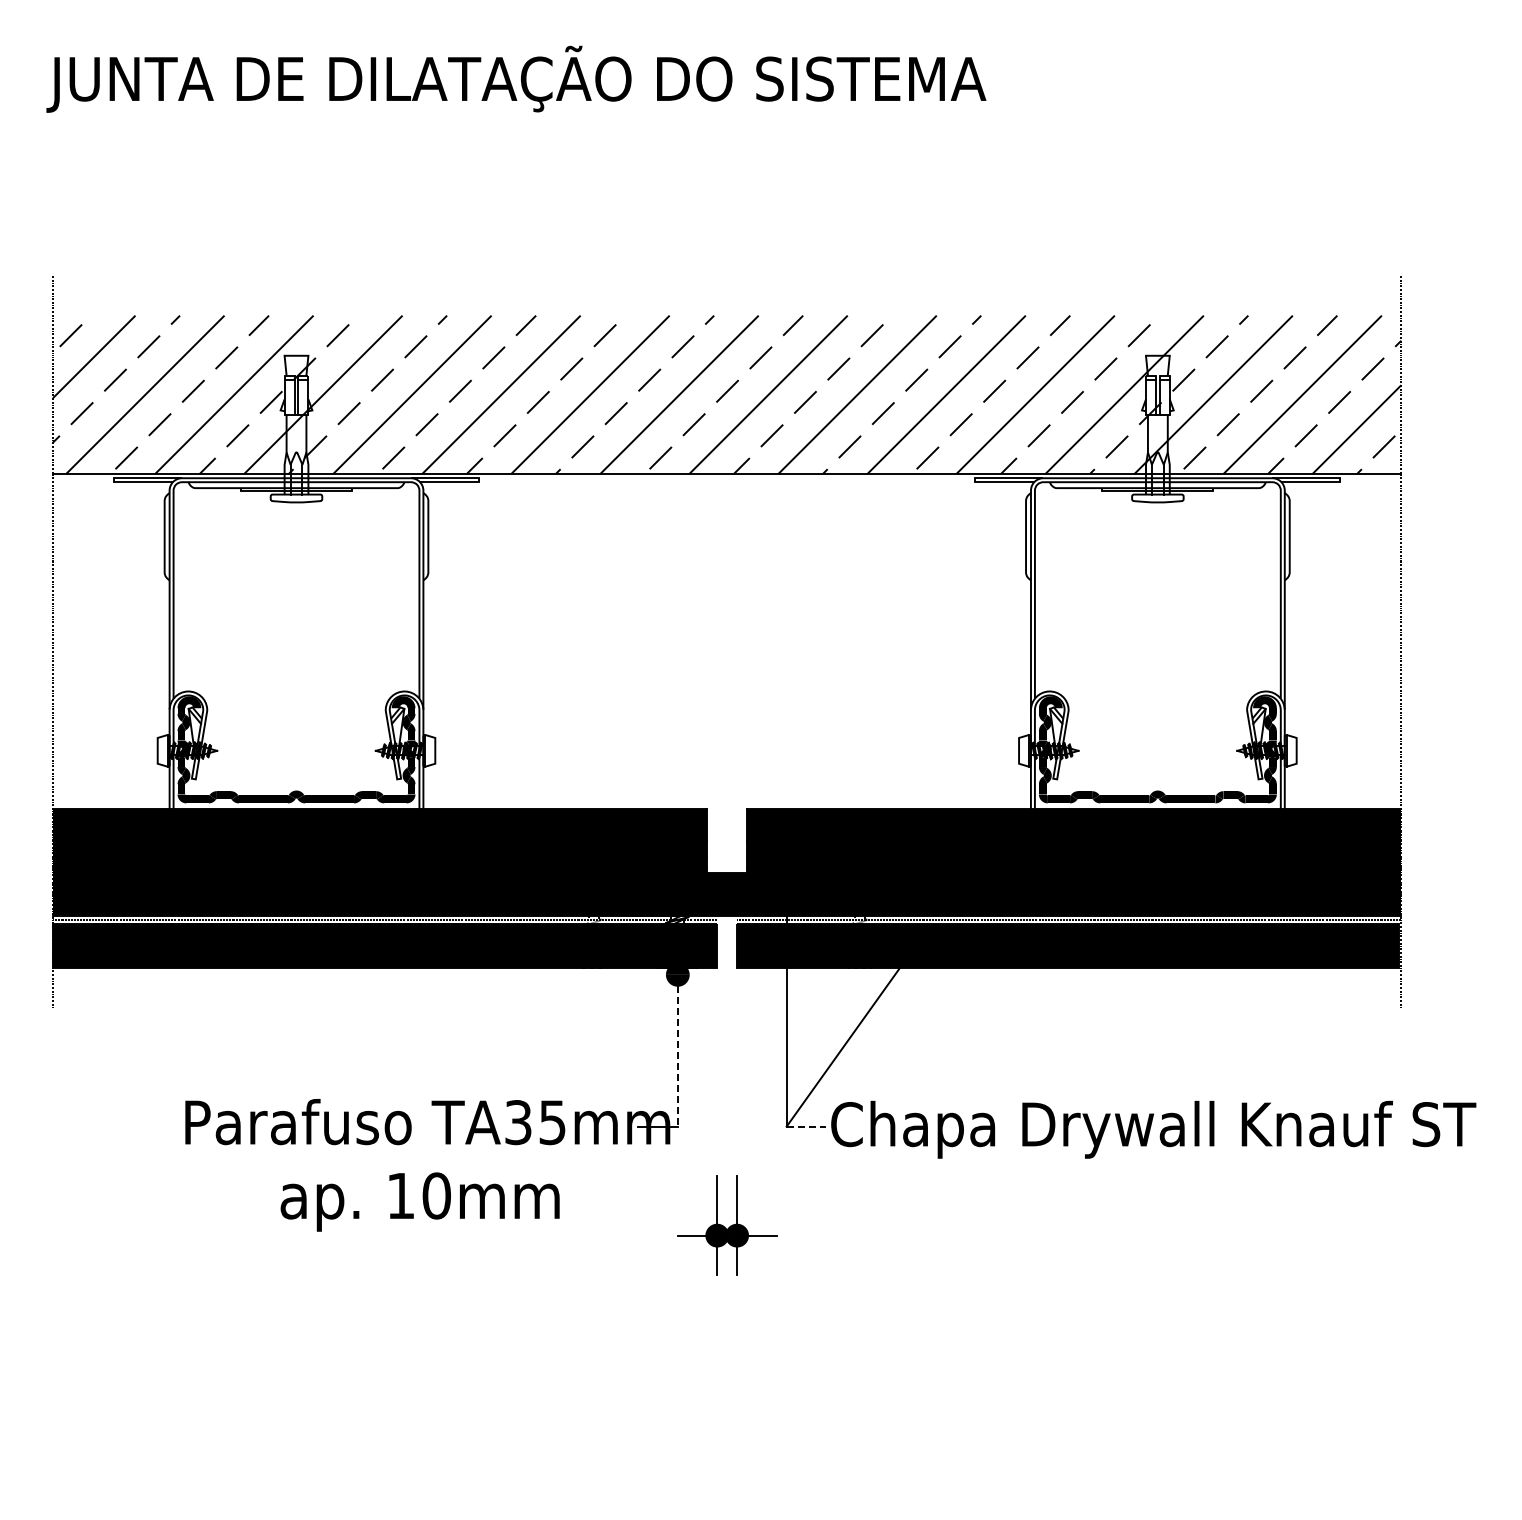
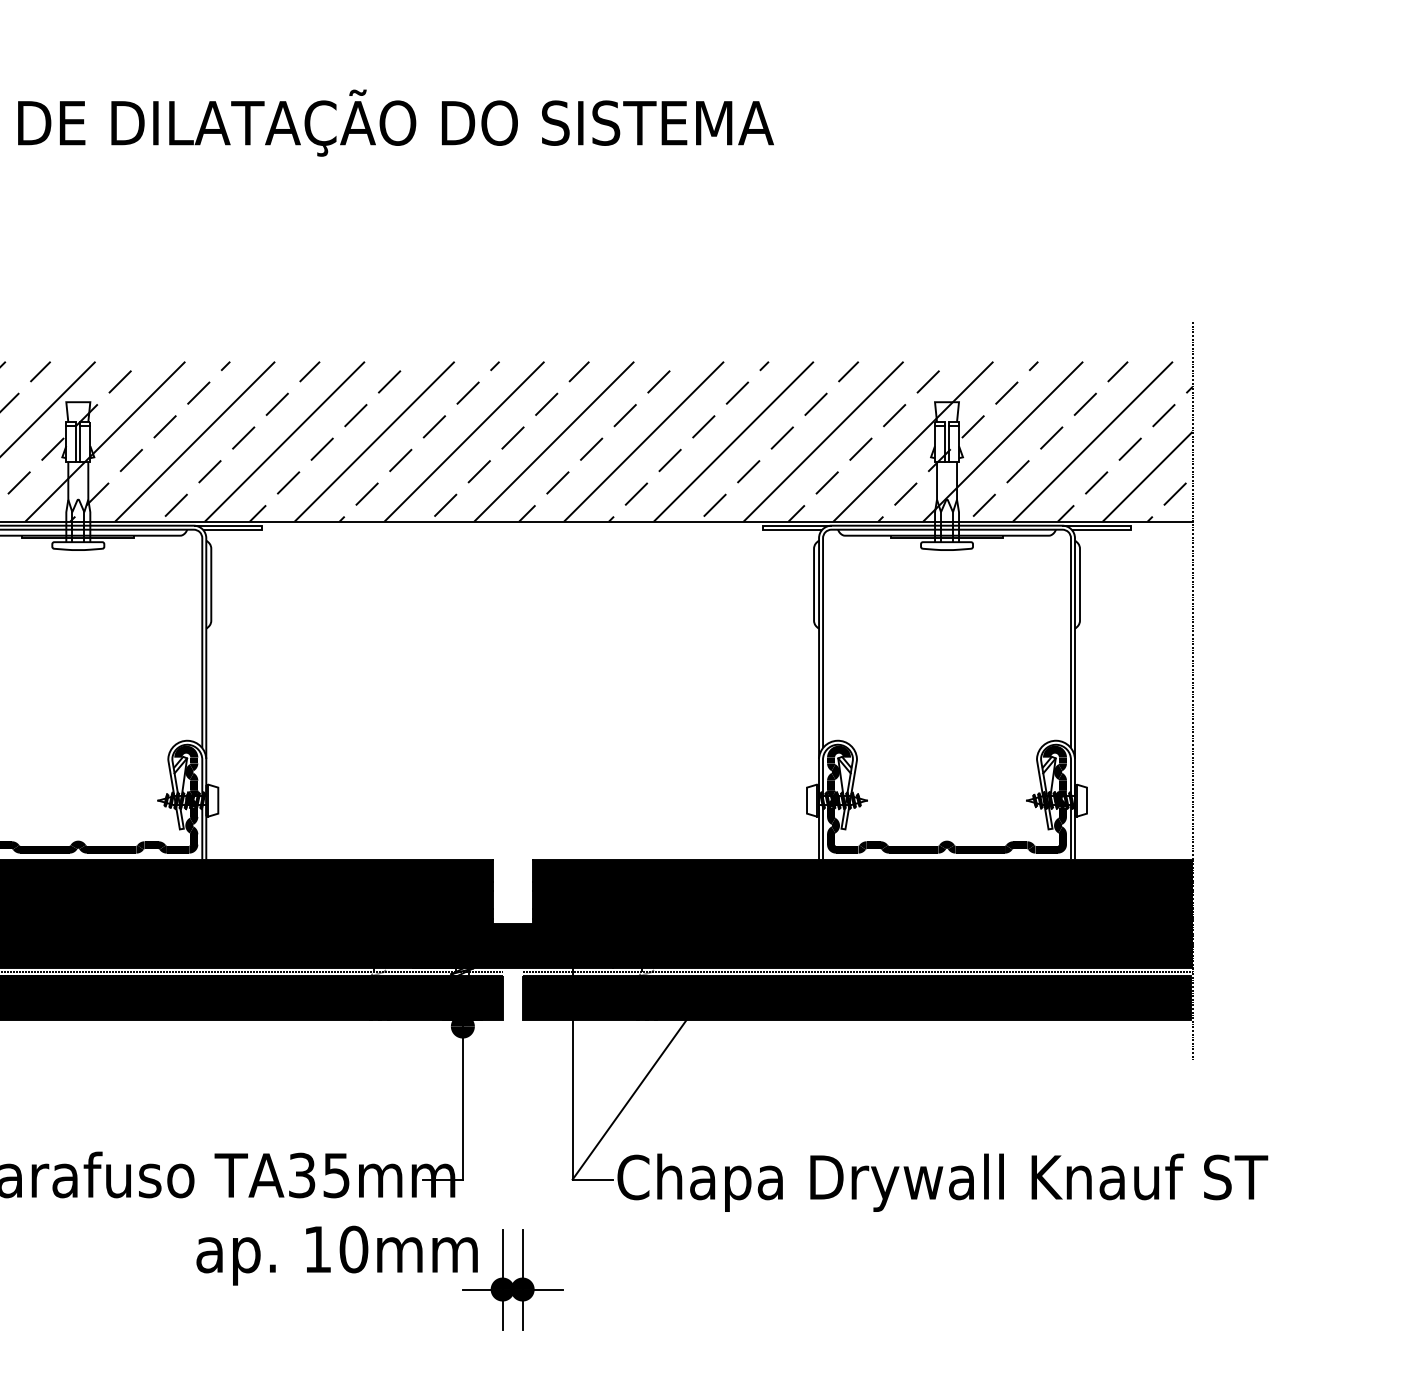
line: (677, 1050) -> (462, 1102), dashed -> solid
line: (806, 1126) -> (592, 1179), dashed -> solid
text: (419, 1201) -> (336, 1255), moved

